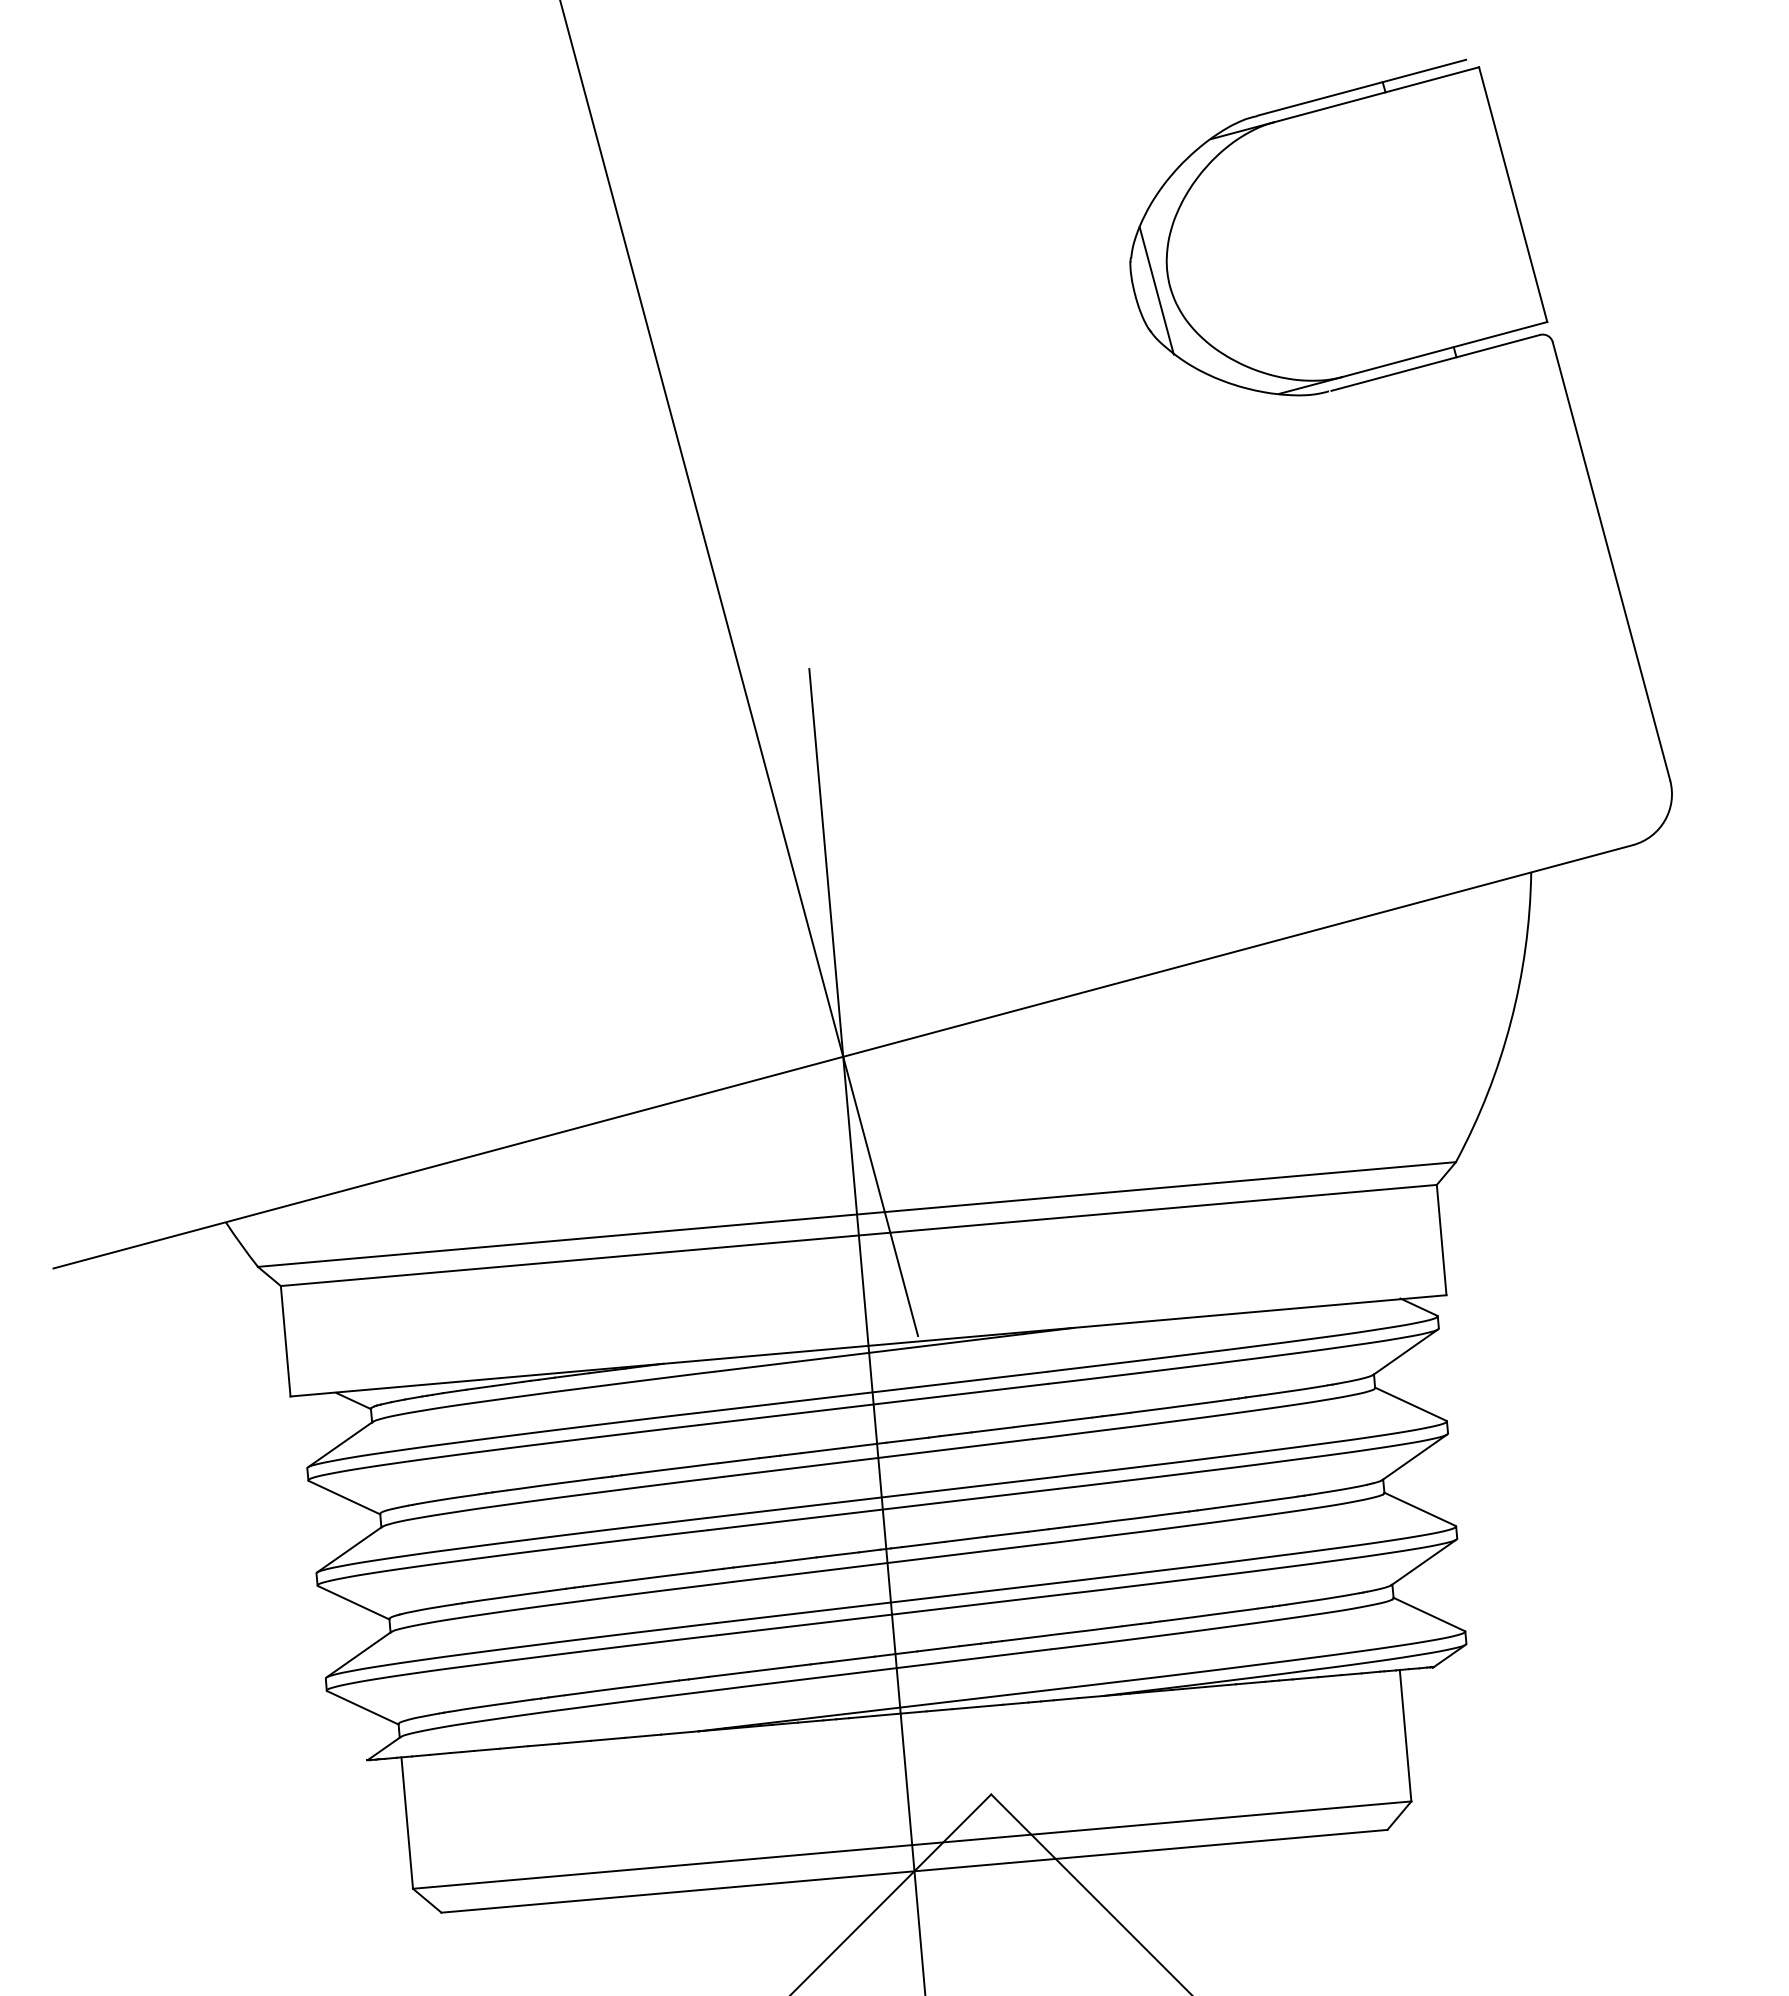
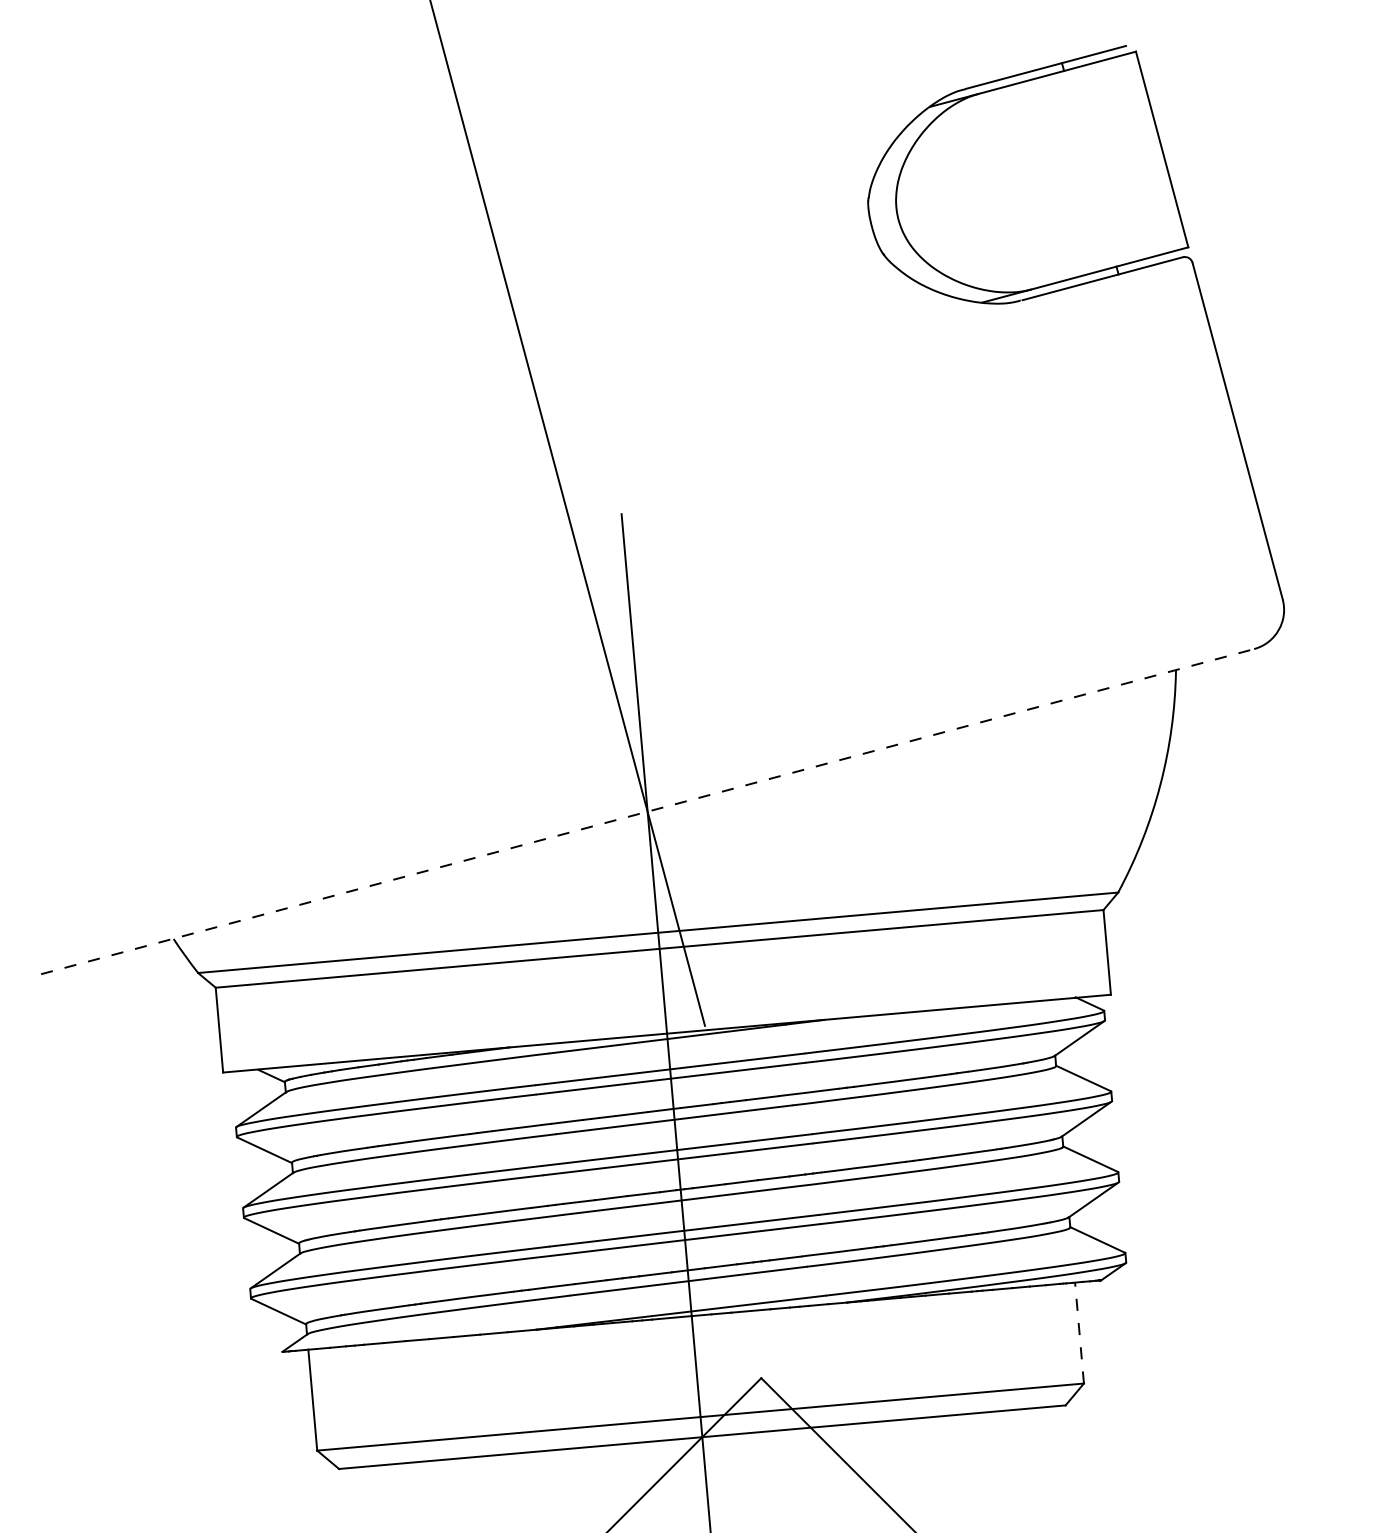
line: (1156, 290) -> (888, 223), removed
line: (843, 1056) -> (647, 811), solid -> dashed
line: (1405, 1735) -> (1079, 1332), solid -> dashed

